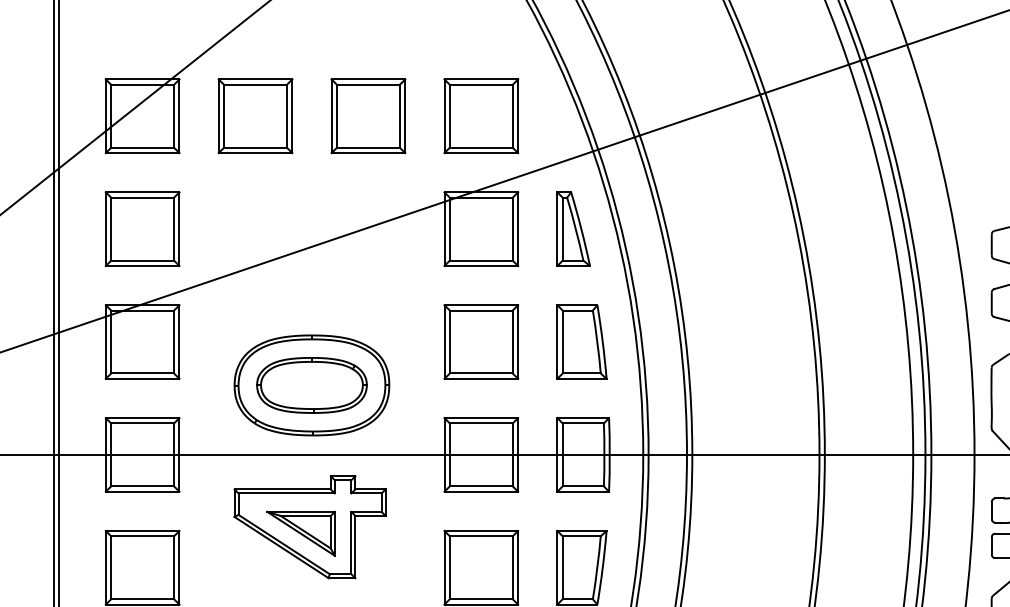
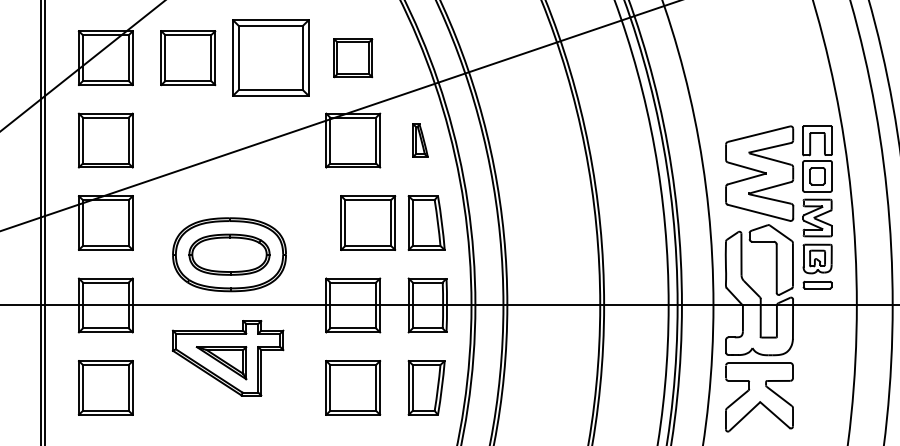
part: (368, 116) -> (270, 58), size x1.4
part: (481, 116) -> (353, 58), size x0.7
part: (573, 229) -> (420, 140), size x0.6
part: (481, 341) -> (368, 222), moved

